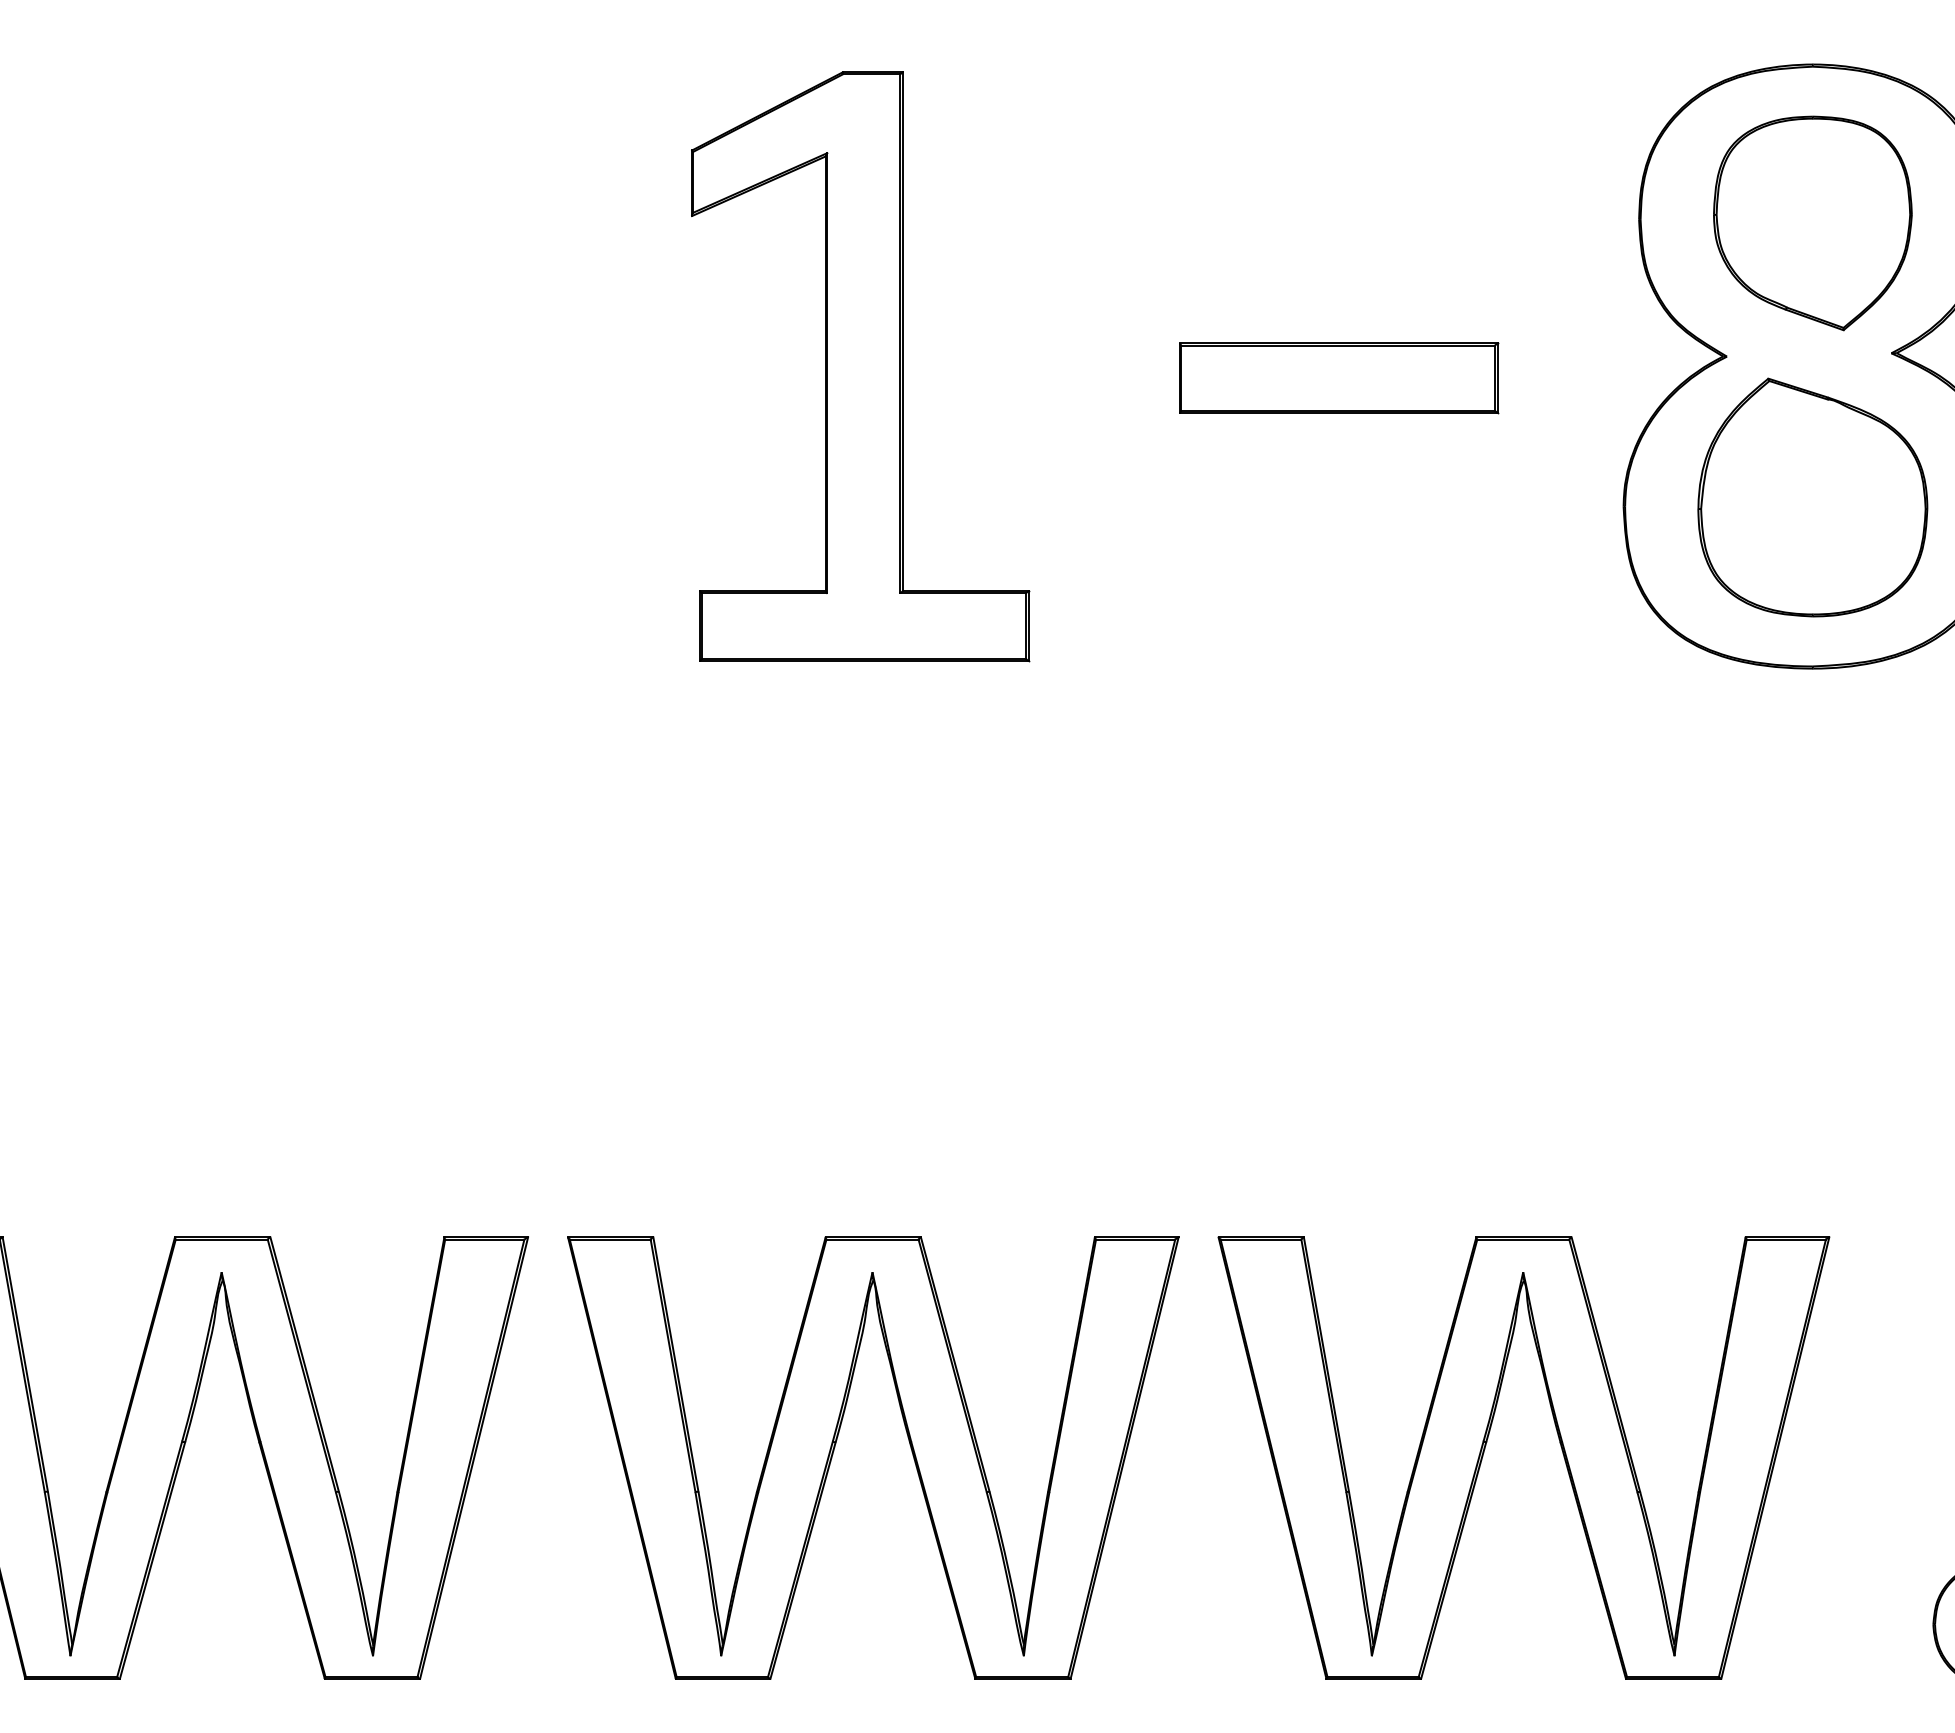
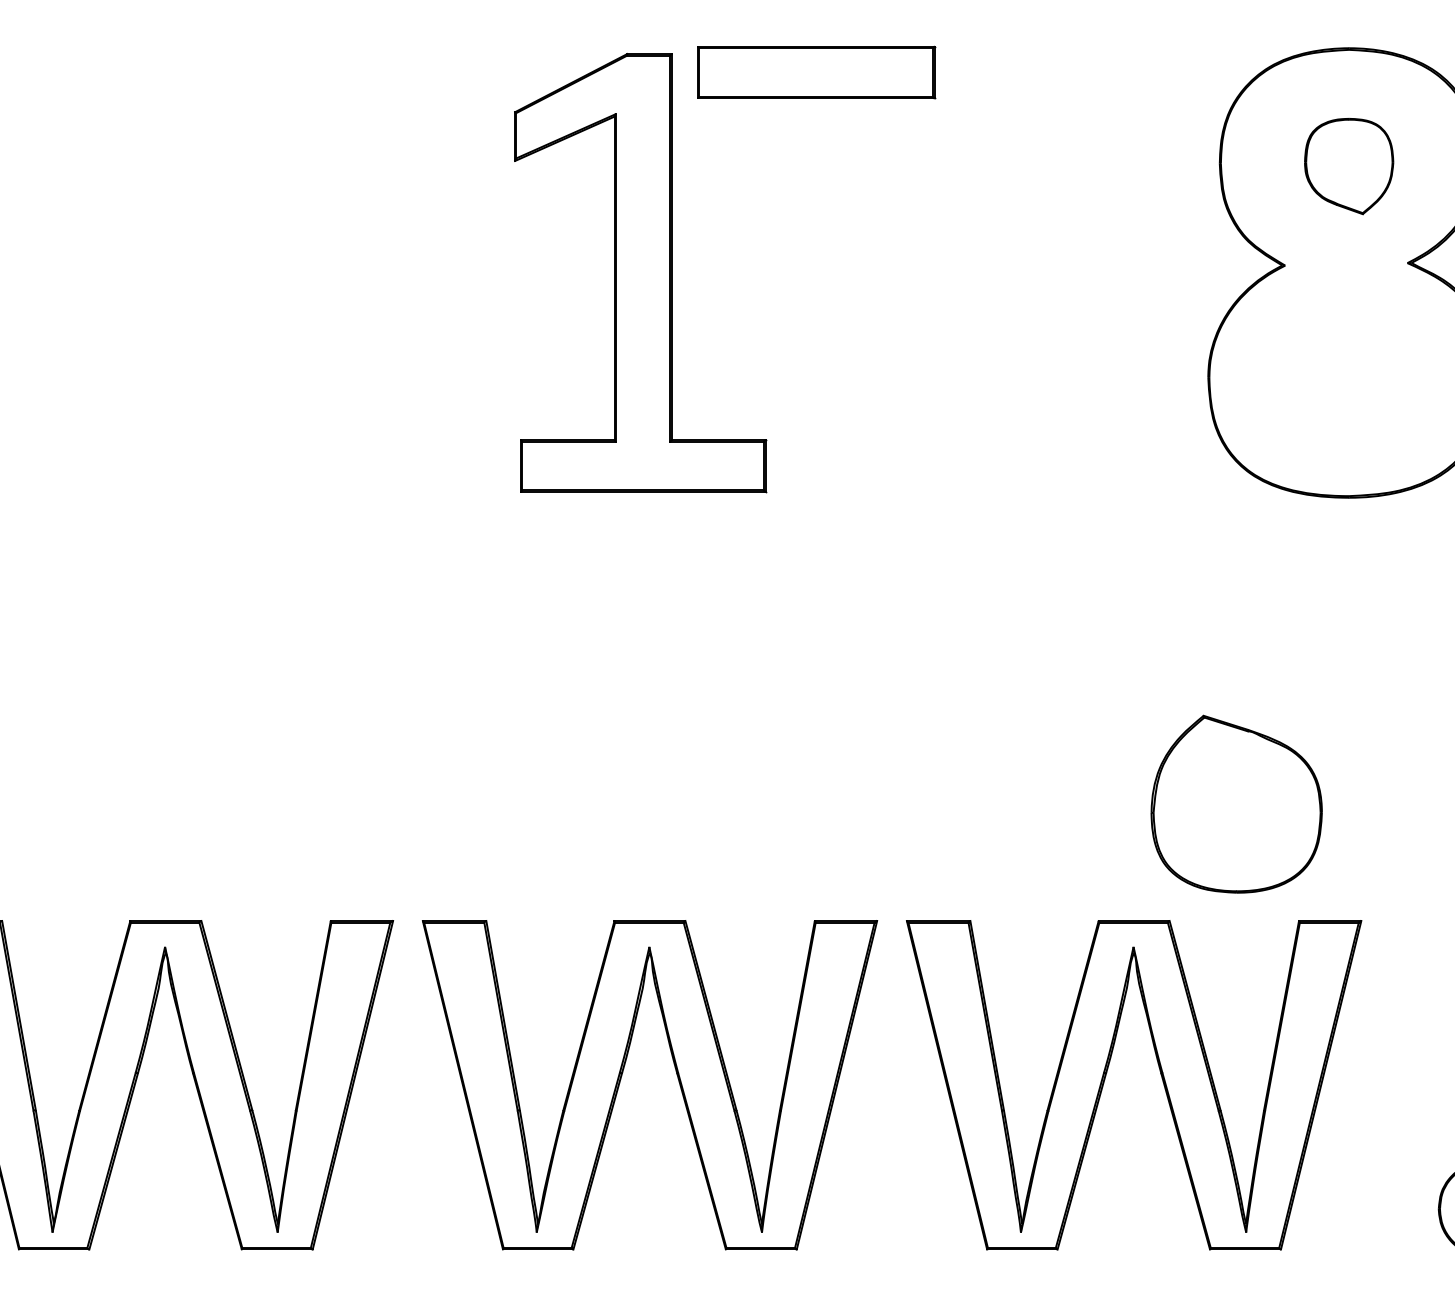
part: (1812, 223) -> (1348, 166), size x0.6
part: (1339, 378) -> (816, 72), moved
part: (1812, 497) -> (1236, 804), moved

